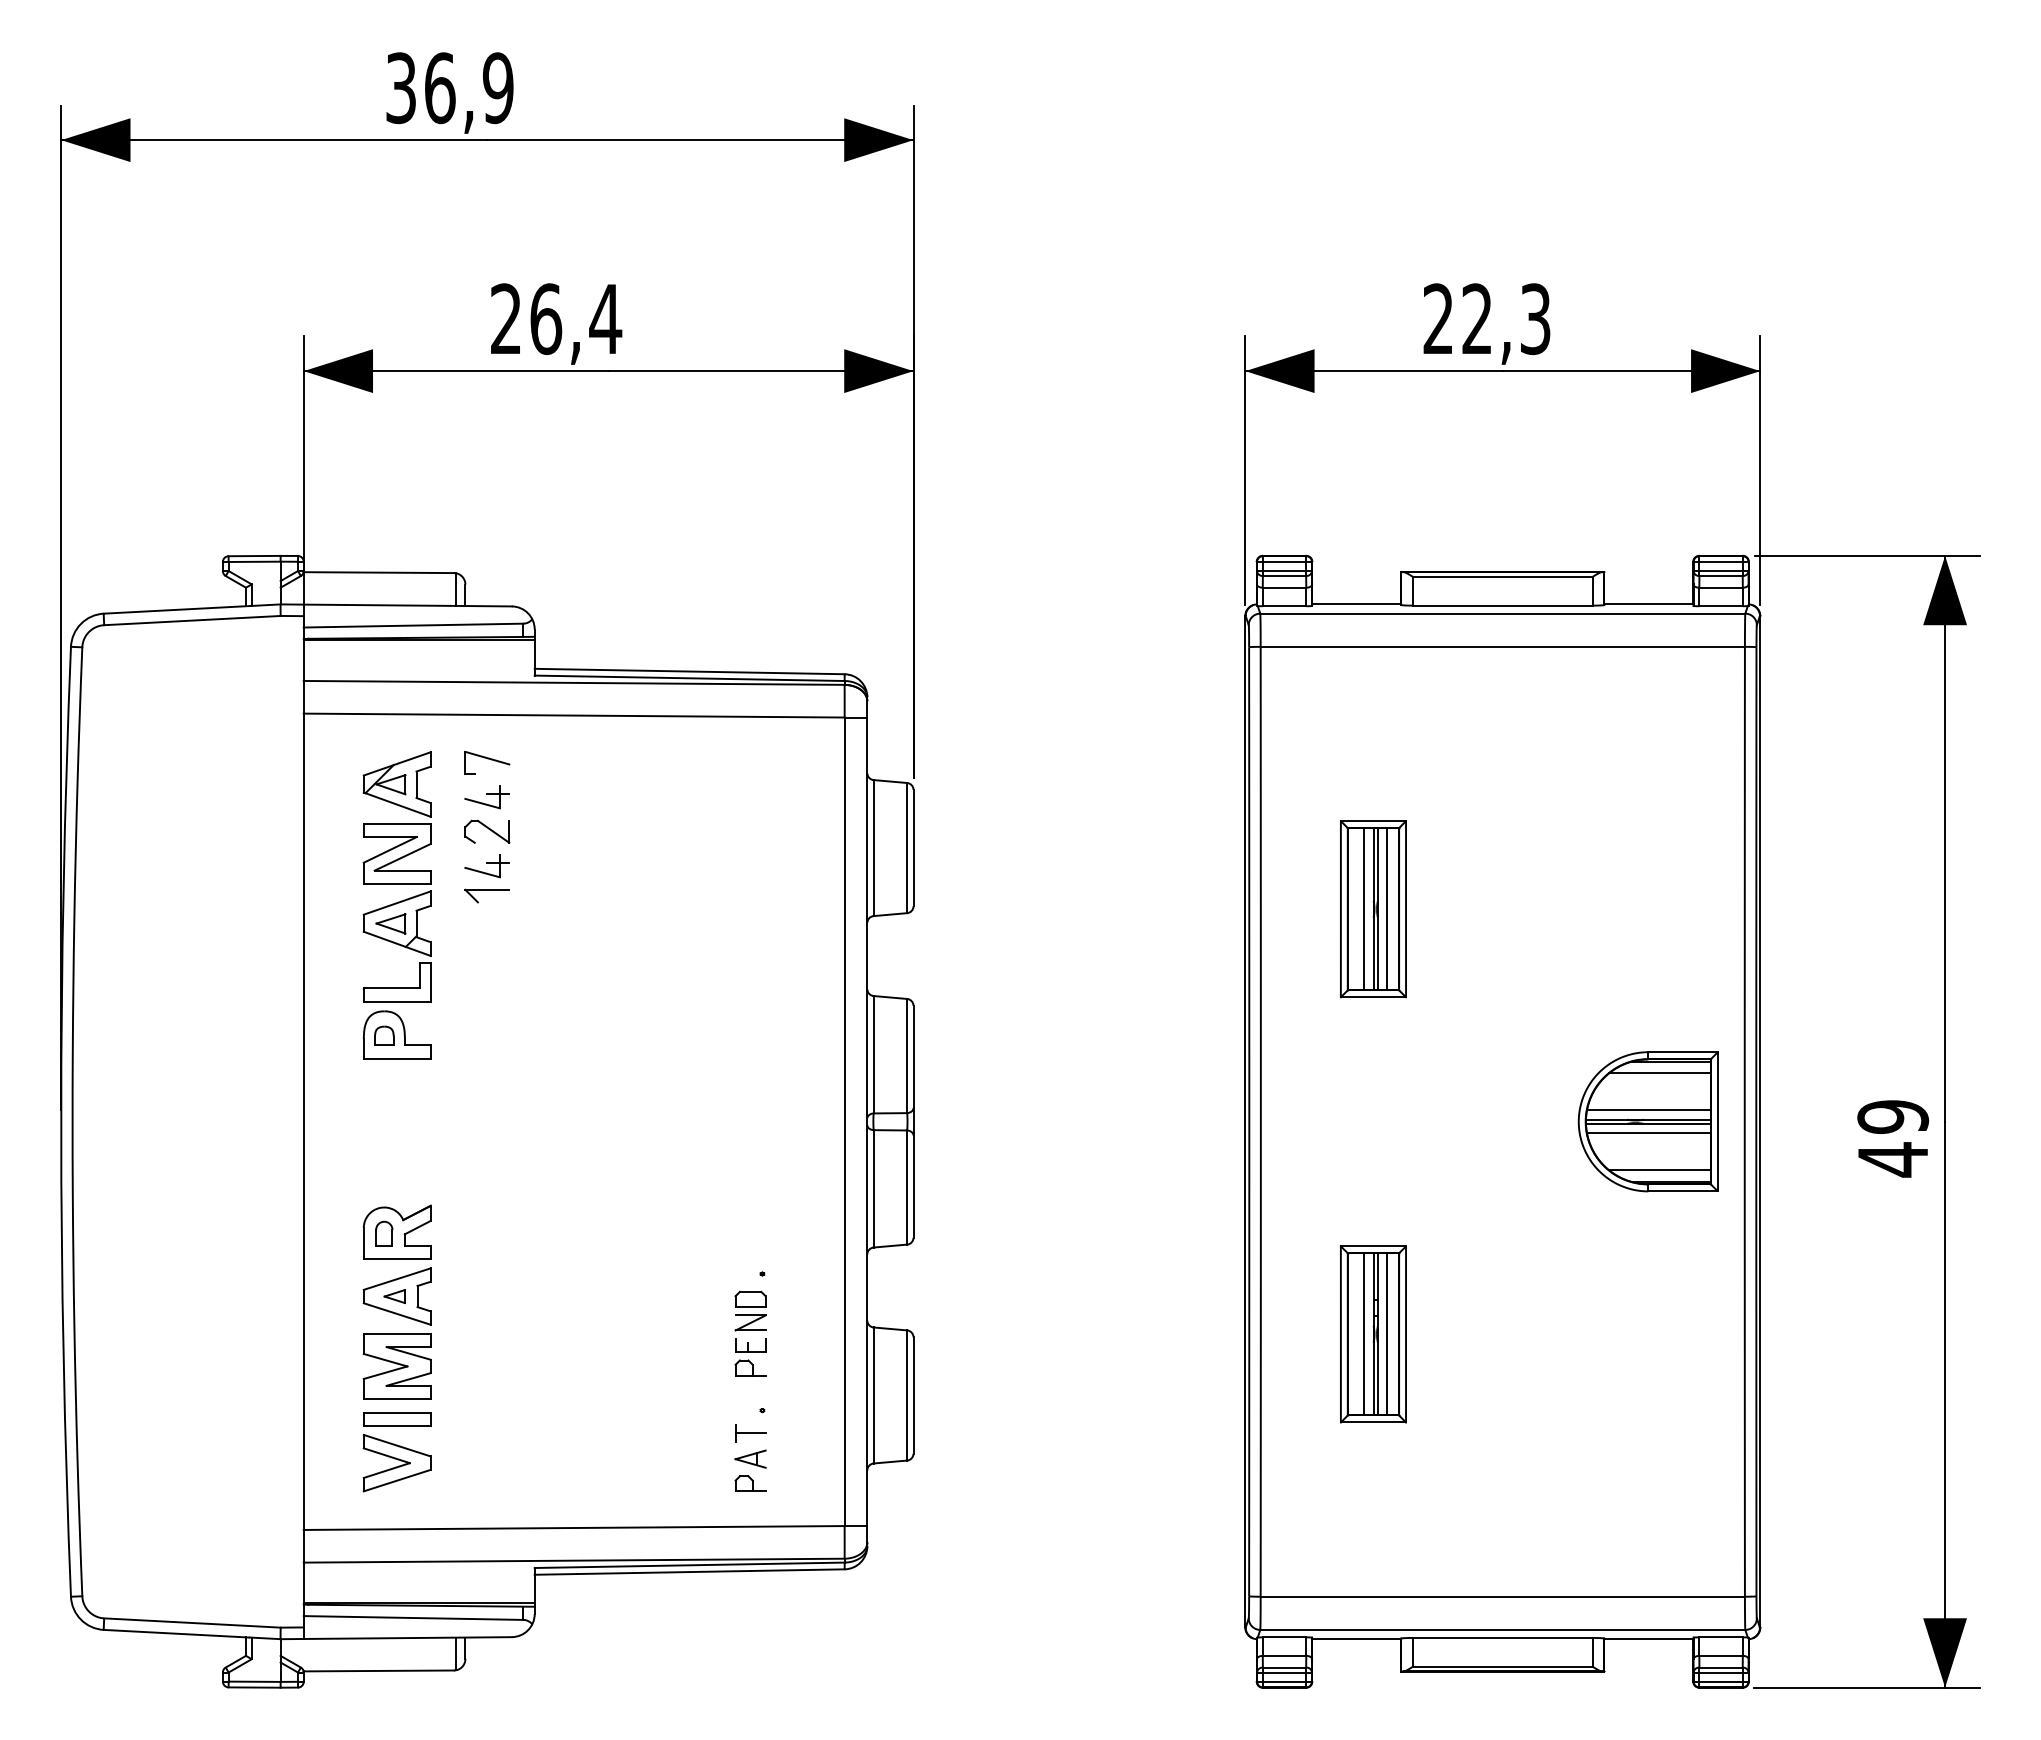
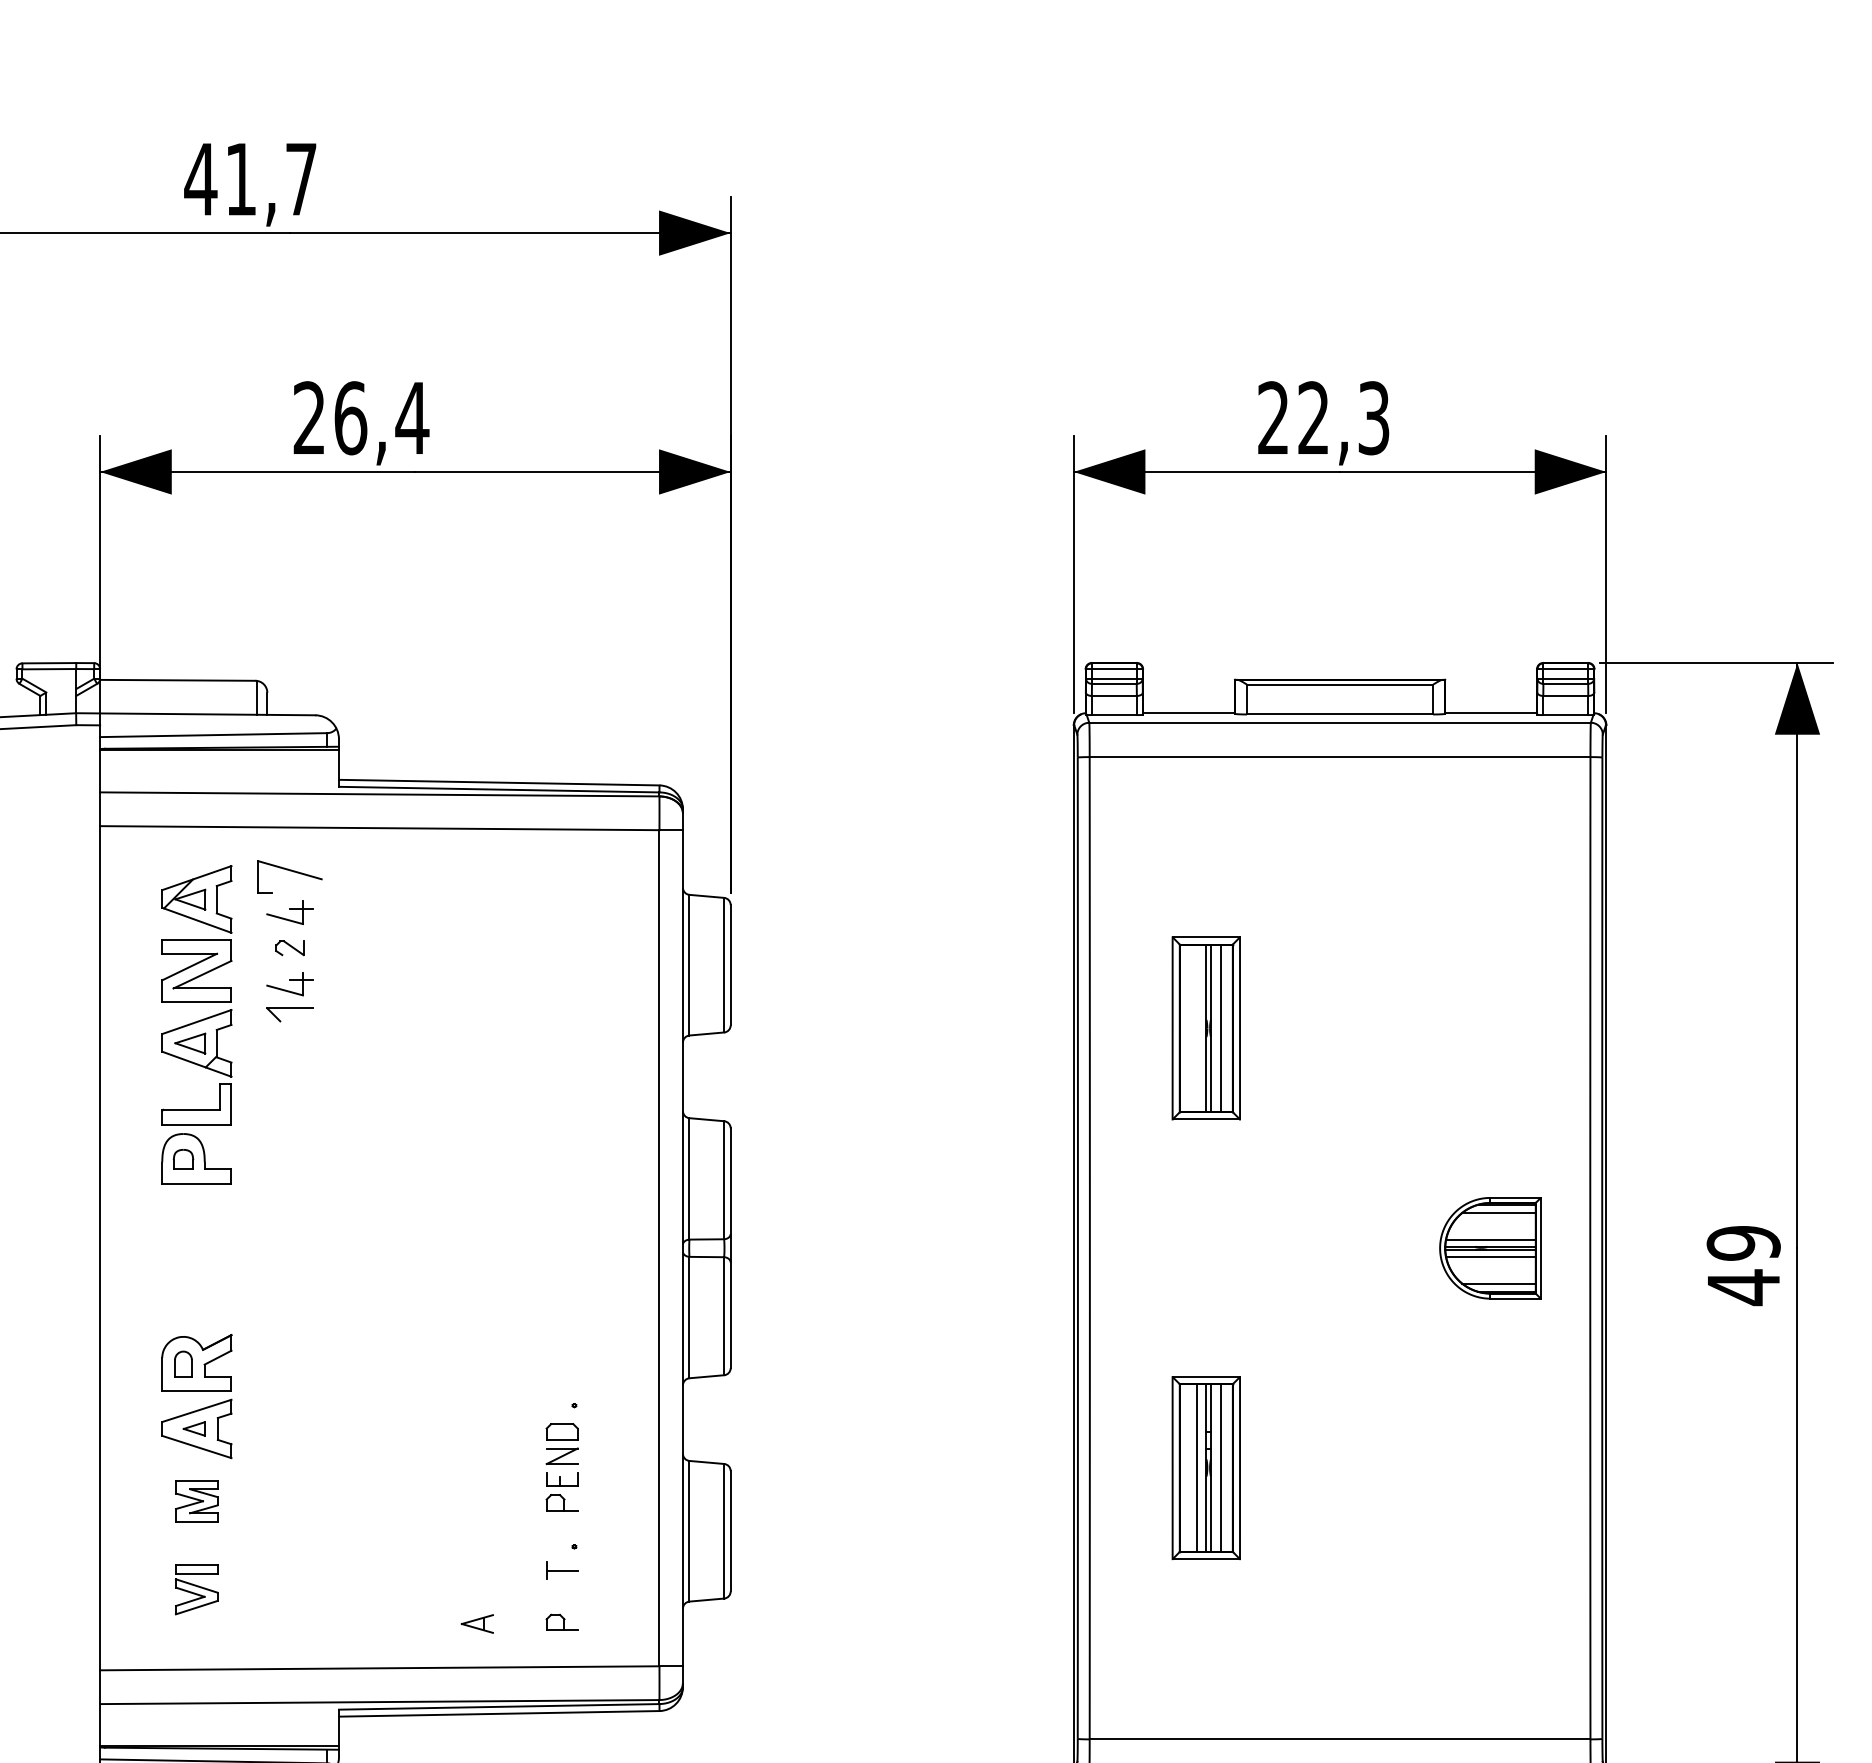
text: (449, 88) -> (250, 179), 36,9 -> 41,7
part: (487, 762) -> (290, 876), size x1.4
part: (487, 831) -> (290, 948), size x0.6
line: (1364, 909) -> (1197, 1028), removed
part: (1647, 1121) -> (1489, 1247), size x0.7
part: (396, 1366) -> (196, 1501), size x0.6
part: (396, 1452) -> (196, 1590), size x0.6
part: (750, 1458) -> (477, 1623), moved

